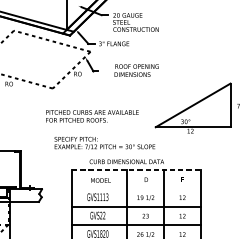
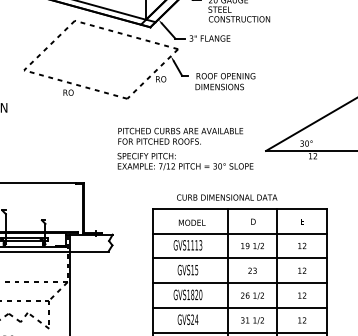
text: (136, 70) -> (225, 81), moved
text: (104, 143) -> (185, 161), moved
line: (136, 169) -> (240, 208), dashed -> solid
line: (136, 188) -> (240, 233), added
text: (102, 215) -> (194, 269), GVS22 -> GVS15

